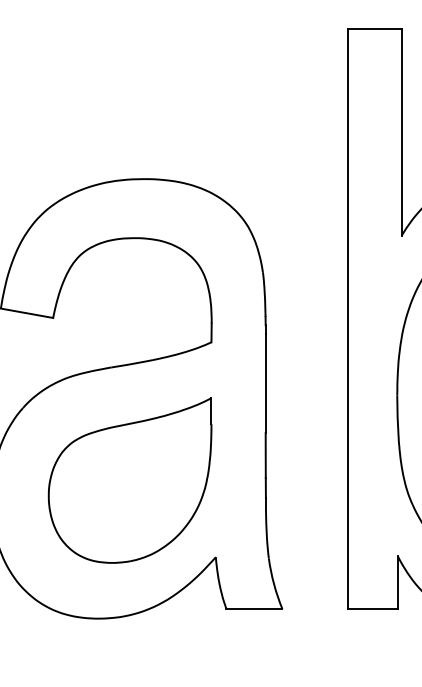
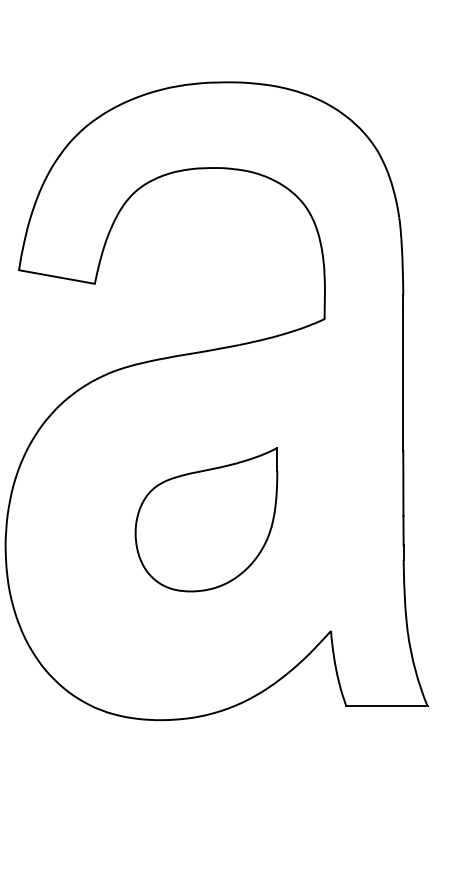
part: (129, 480) -> (205, 519), size x0.6

